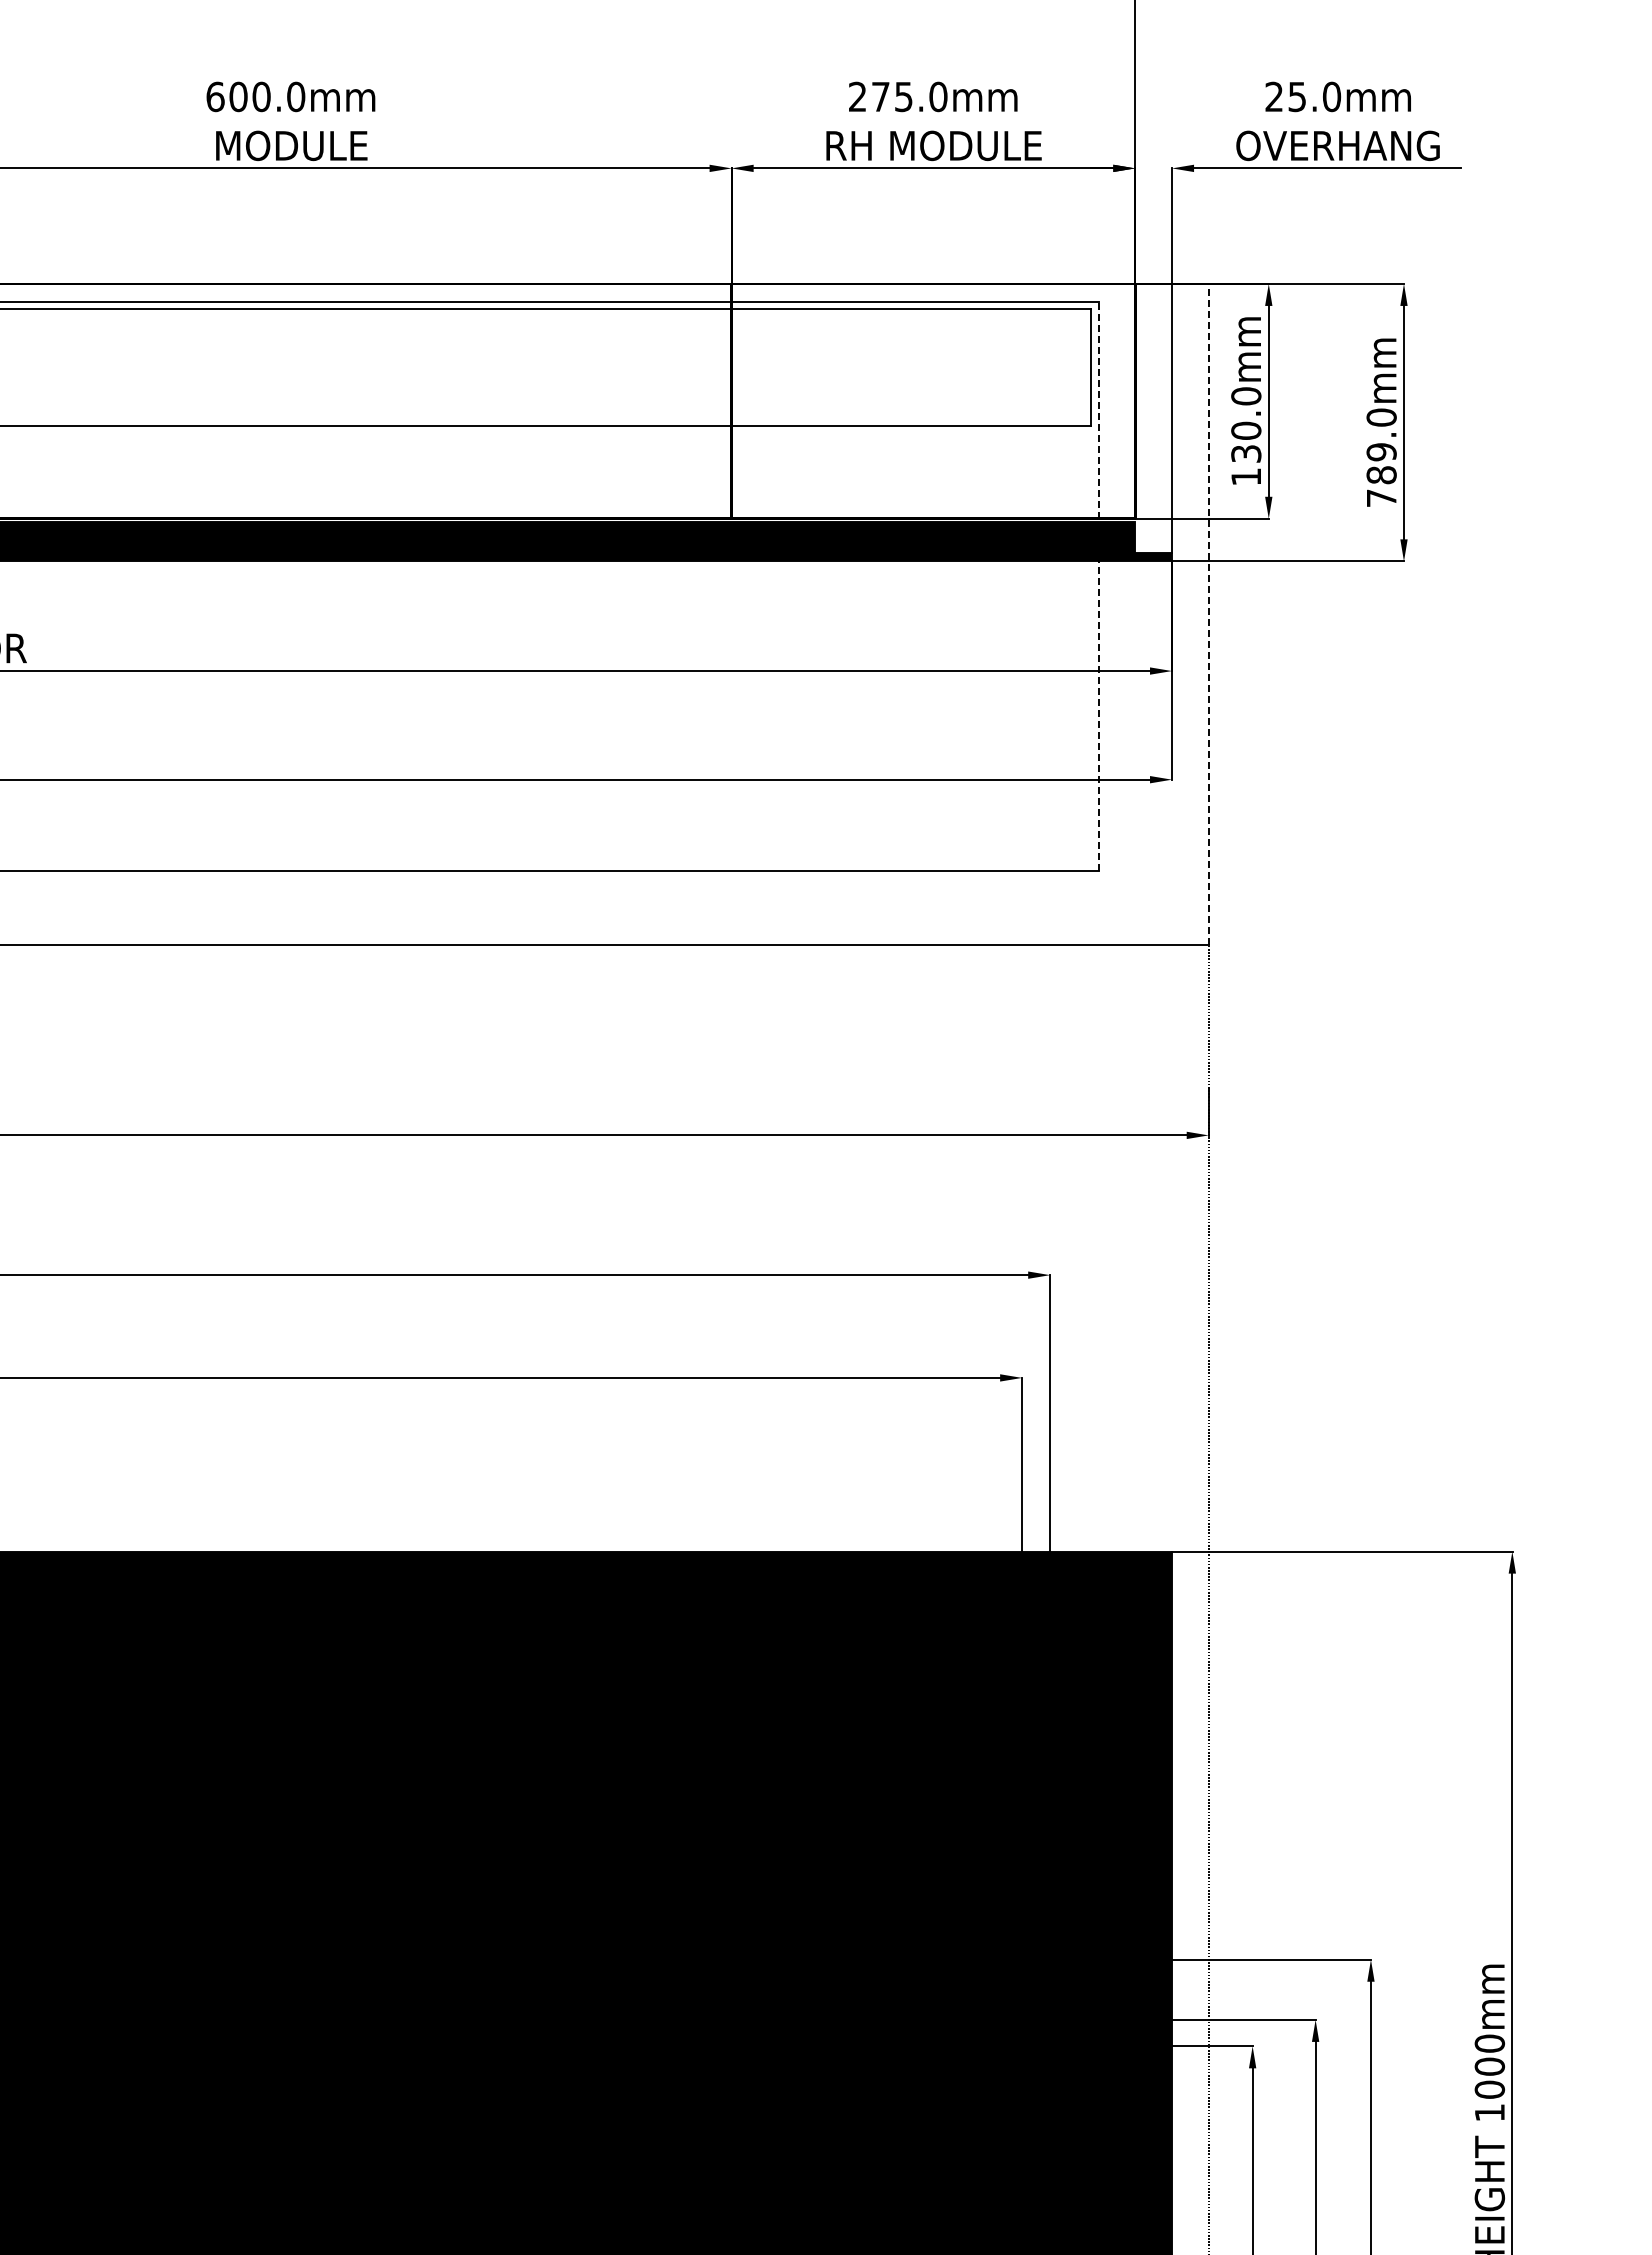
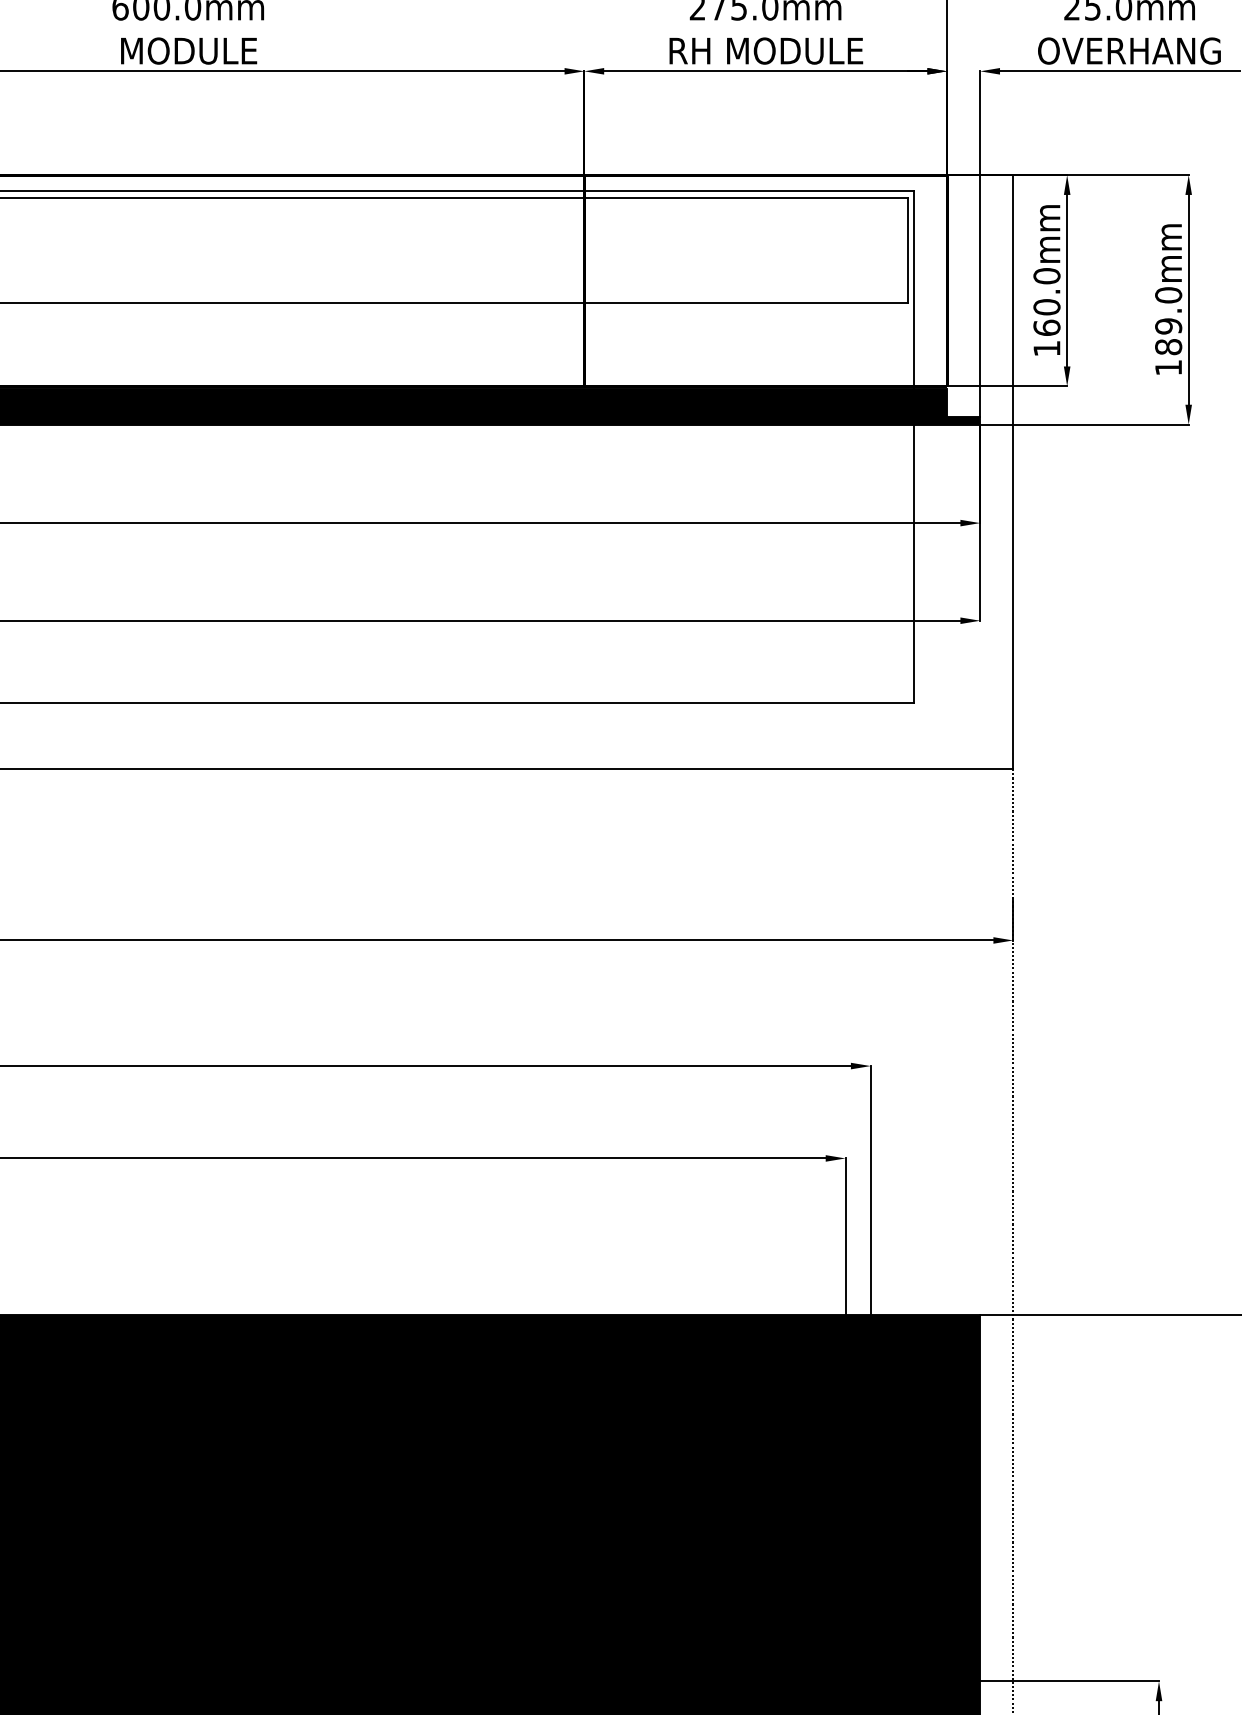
text: (1246, 453) -> (1047, 327), 130.0mm -> 160.0mm
text: (1381, 497) -> (1168, 367), 789.0mm -> 189.0mm
line: (1098, 586) -> (914, 447), dashed -> solid
line: (1208, 613) -> (1012, 471), dashed -> solid

